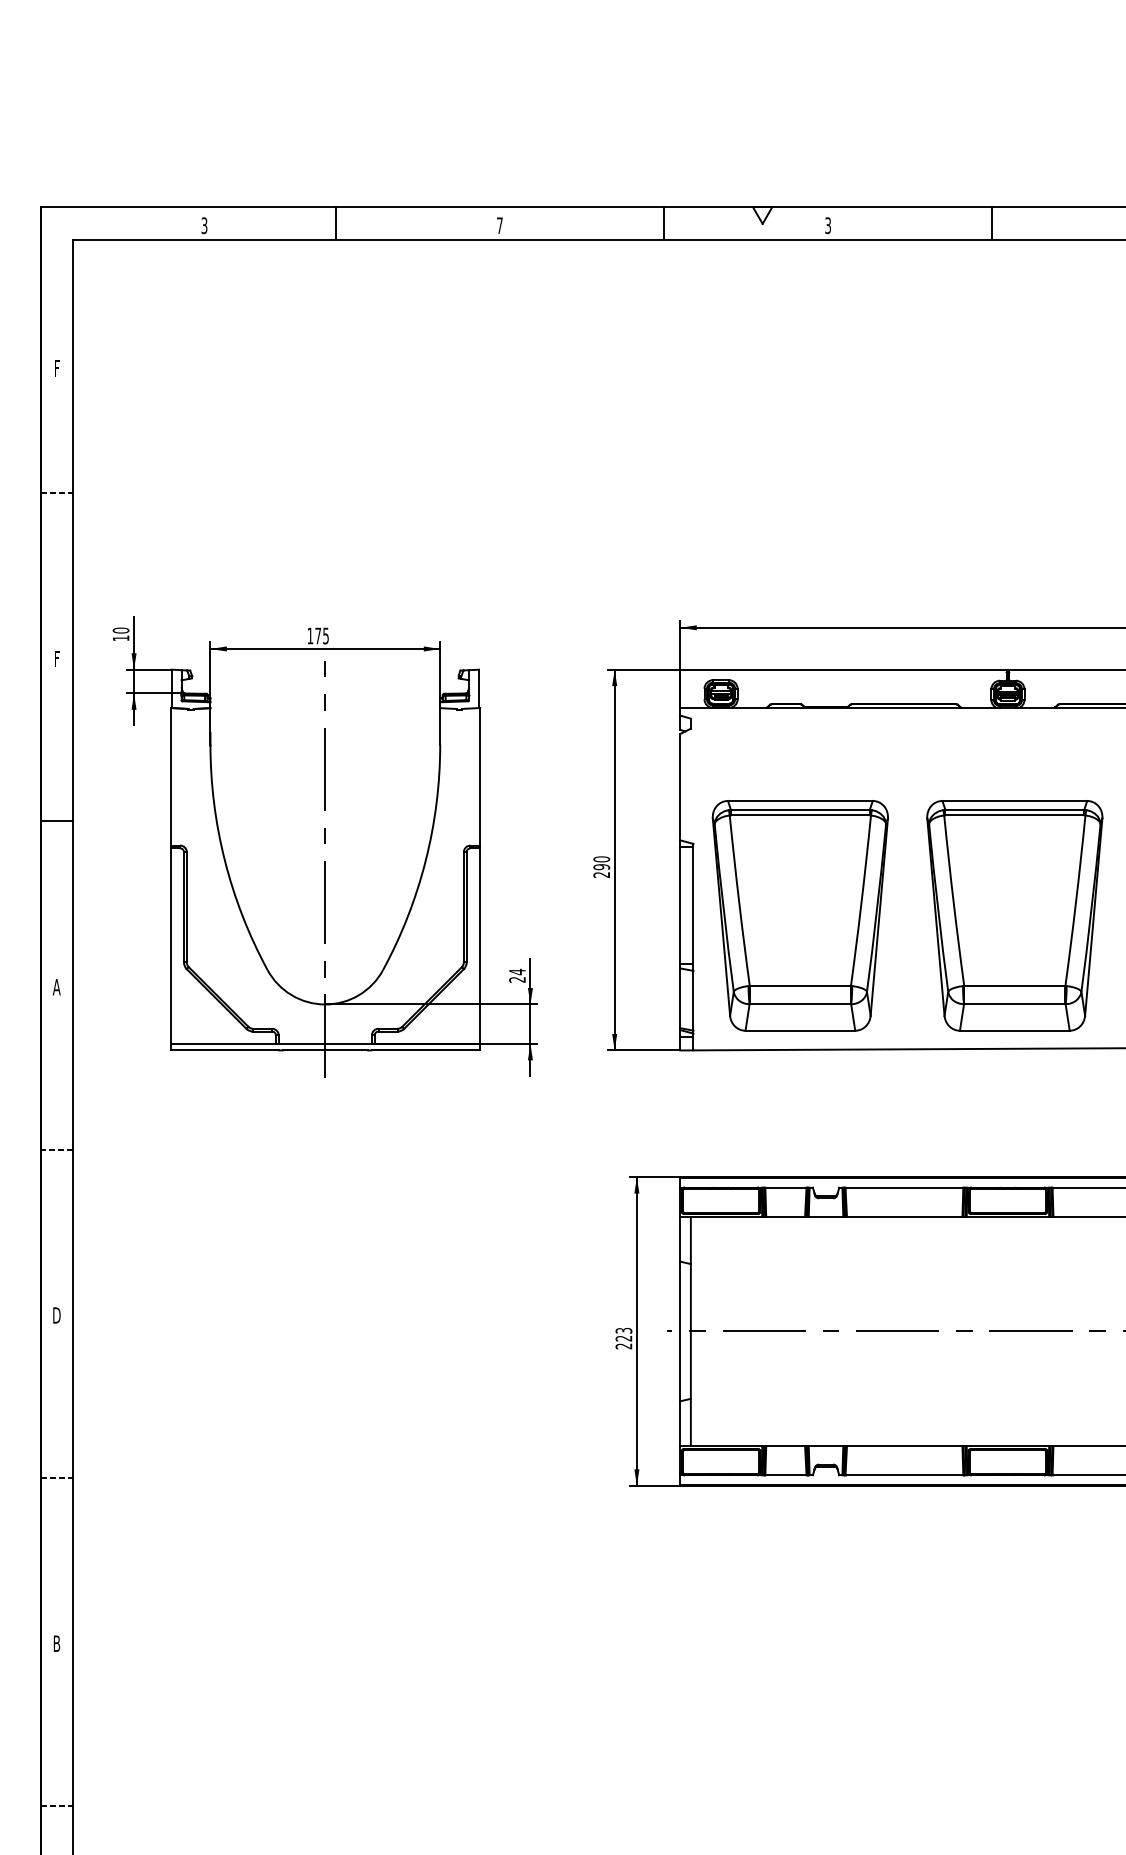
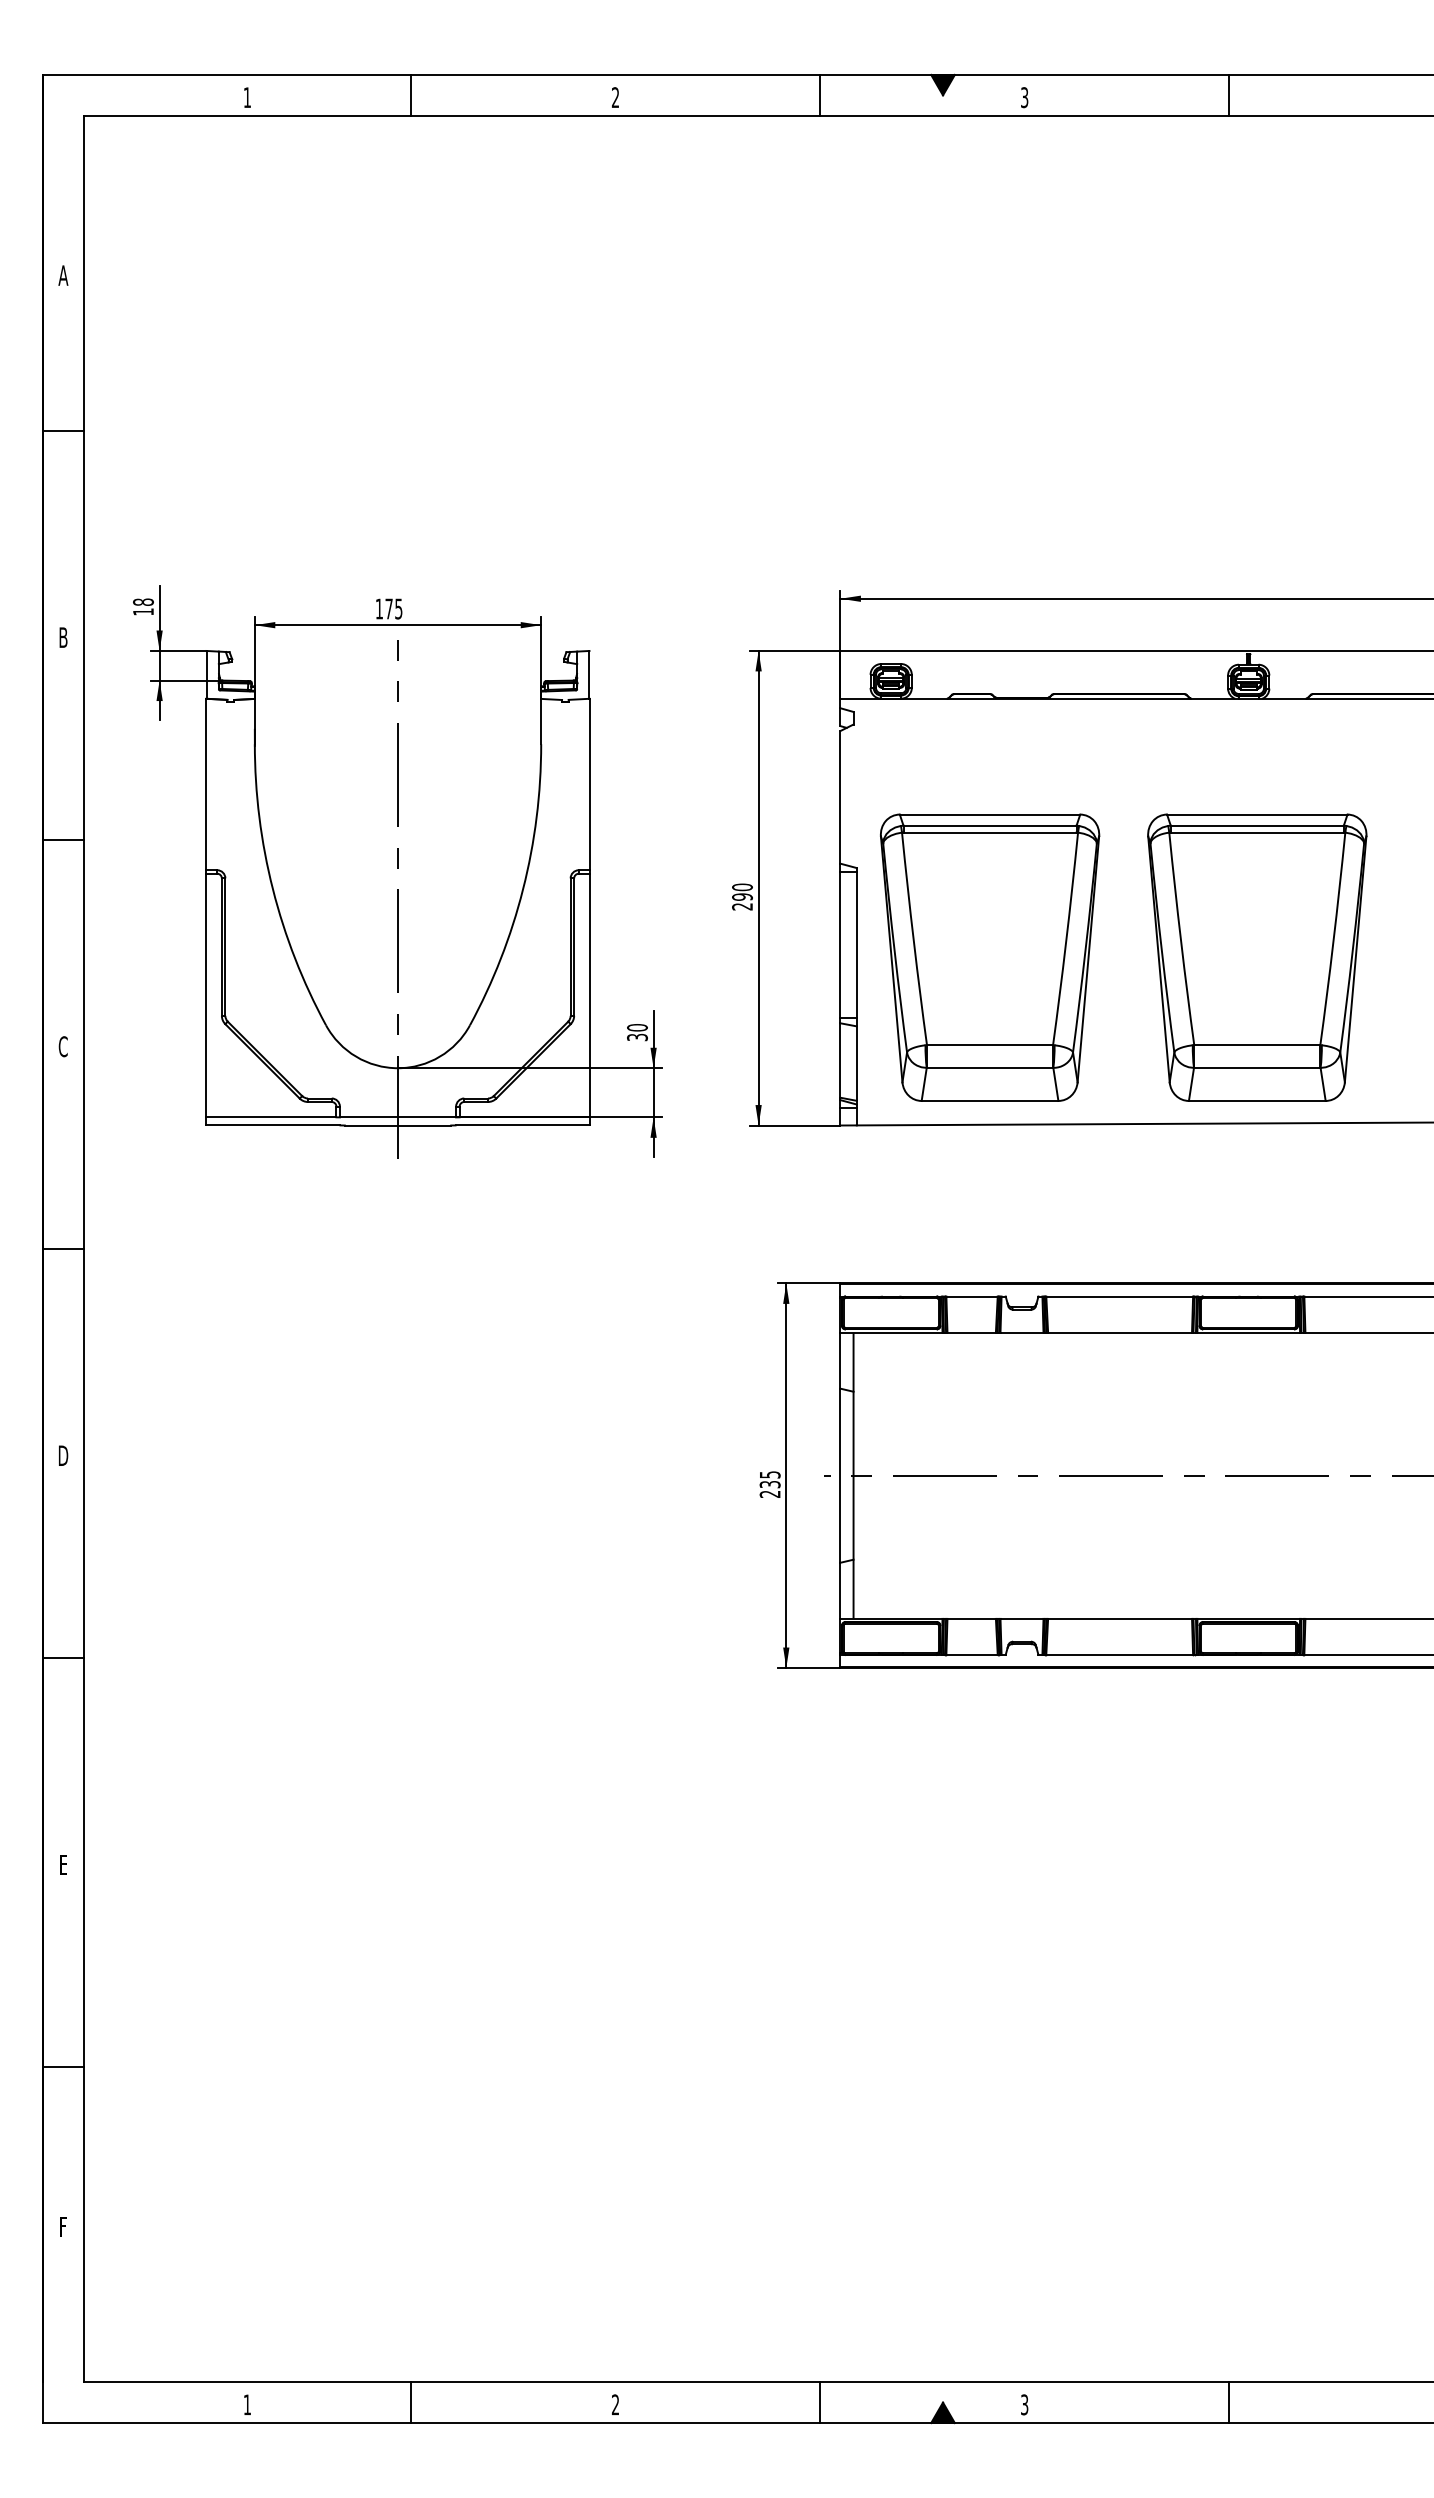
fill: (762, 215) -> (942, 84), added
text: (203, 225) -> (246, 97), 3 -> 1
text: (499, 225) -> (615, 97), 7 -> 2
text: (56, 368) -> (63, 275), F -> A
line: (56, 492) -> (63, 430), dashed -> solid
text: (121, 630) -> (143, 602), 10 -> 18
text: (56, 658) -> (63, 637), F -> B
text: (517, 975) -> (637, 1032), 24 -> 30
text: (56, 987) -> (63, 1046), A -> C
line: (57, 1149) -> (64, 1249), dashed -> solid
text: (623, 1334) -> (769, 1479), 223 -> 235
line: (56, 1478) -> (63, 1658), dashed -> solid
text: (56, 1643) -> (63, 1864), B -> E
line: (56, 1806) -> (63, 2067), dashed -> solid

